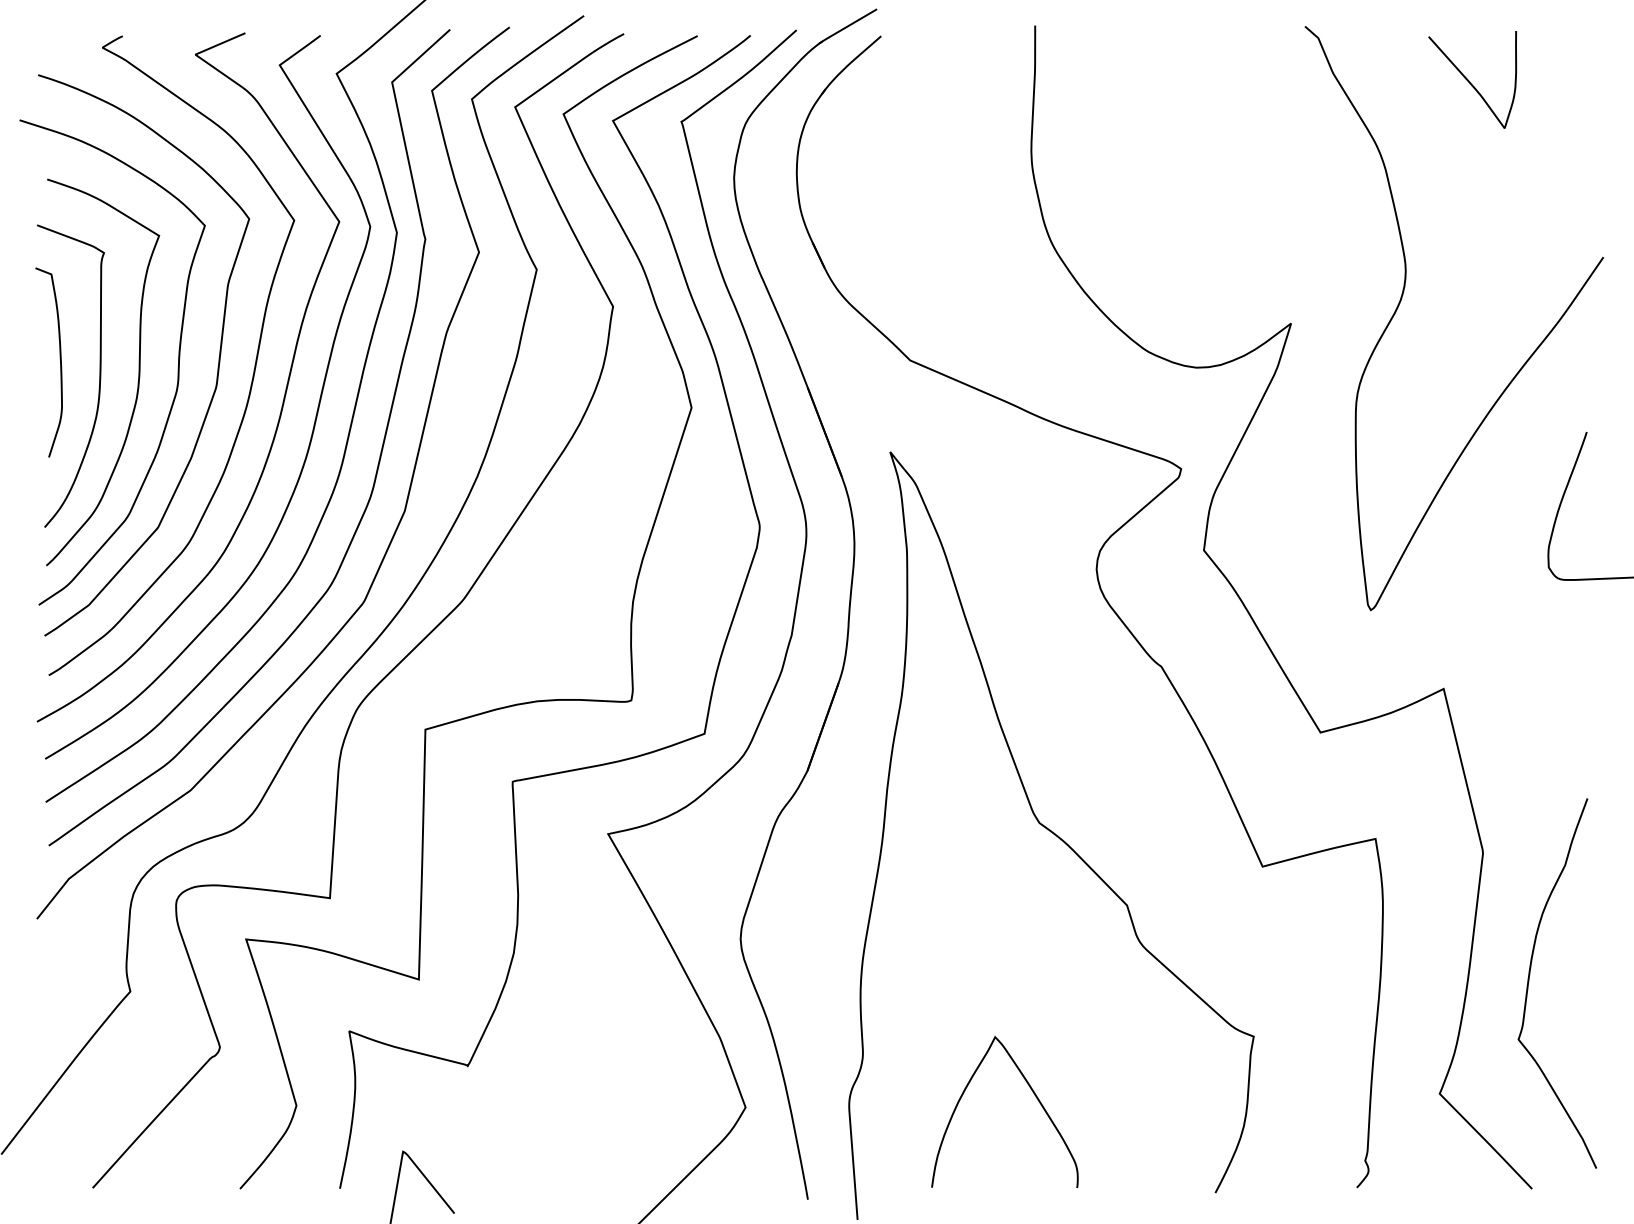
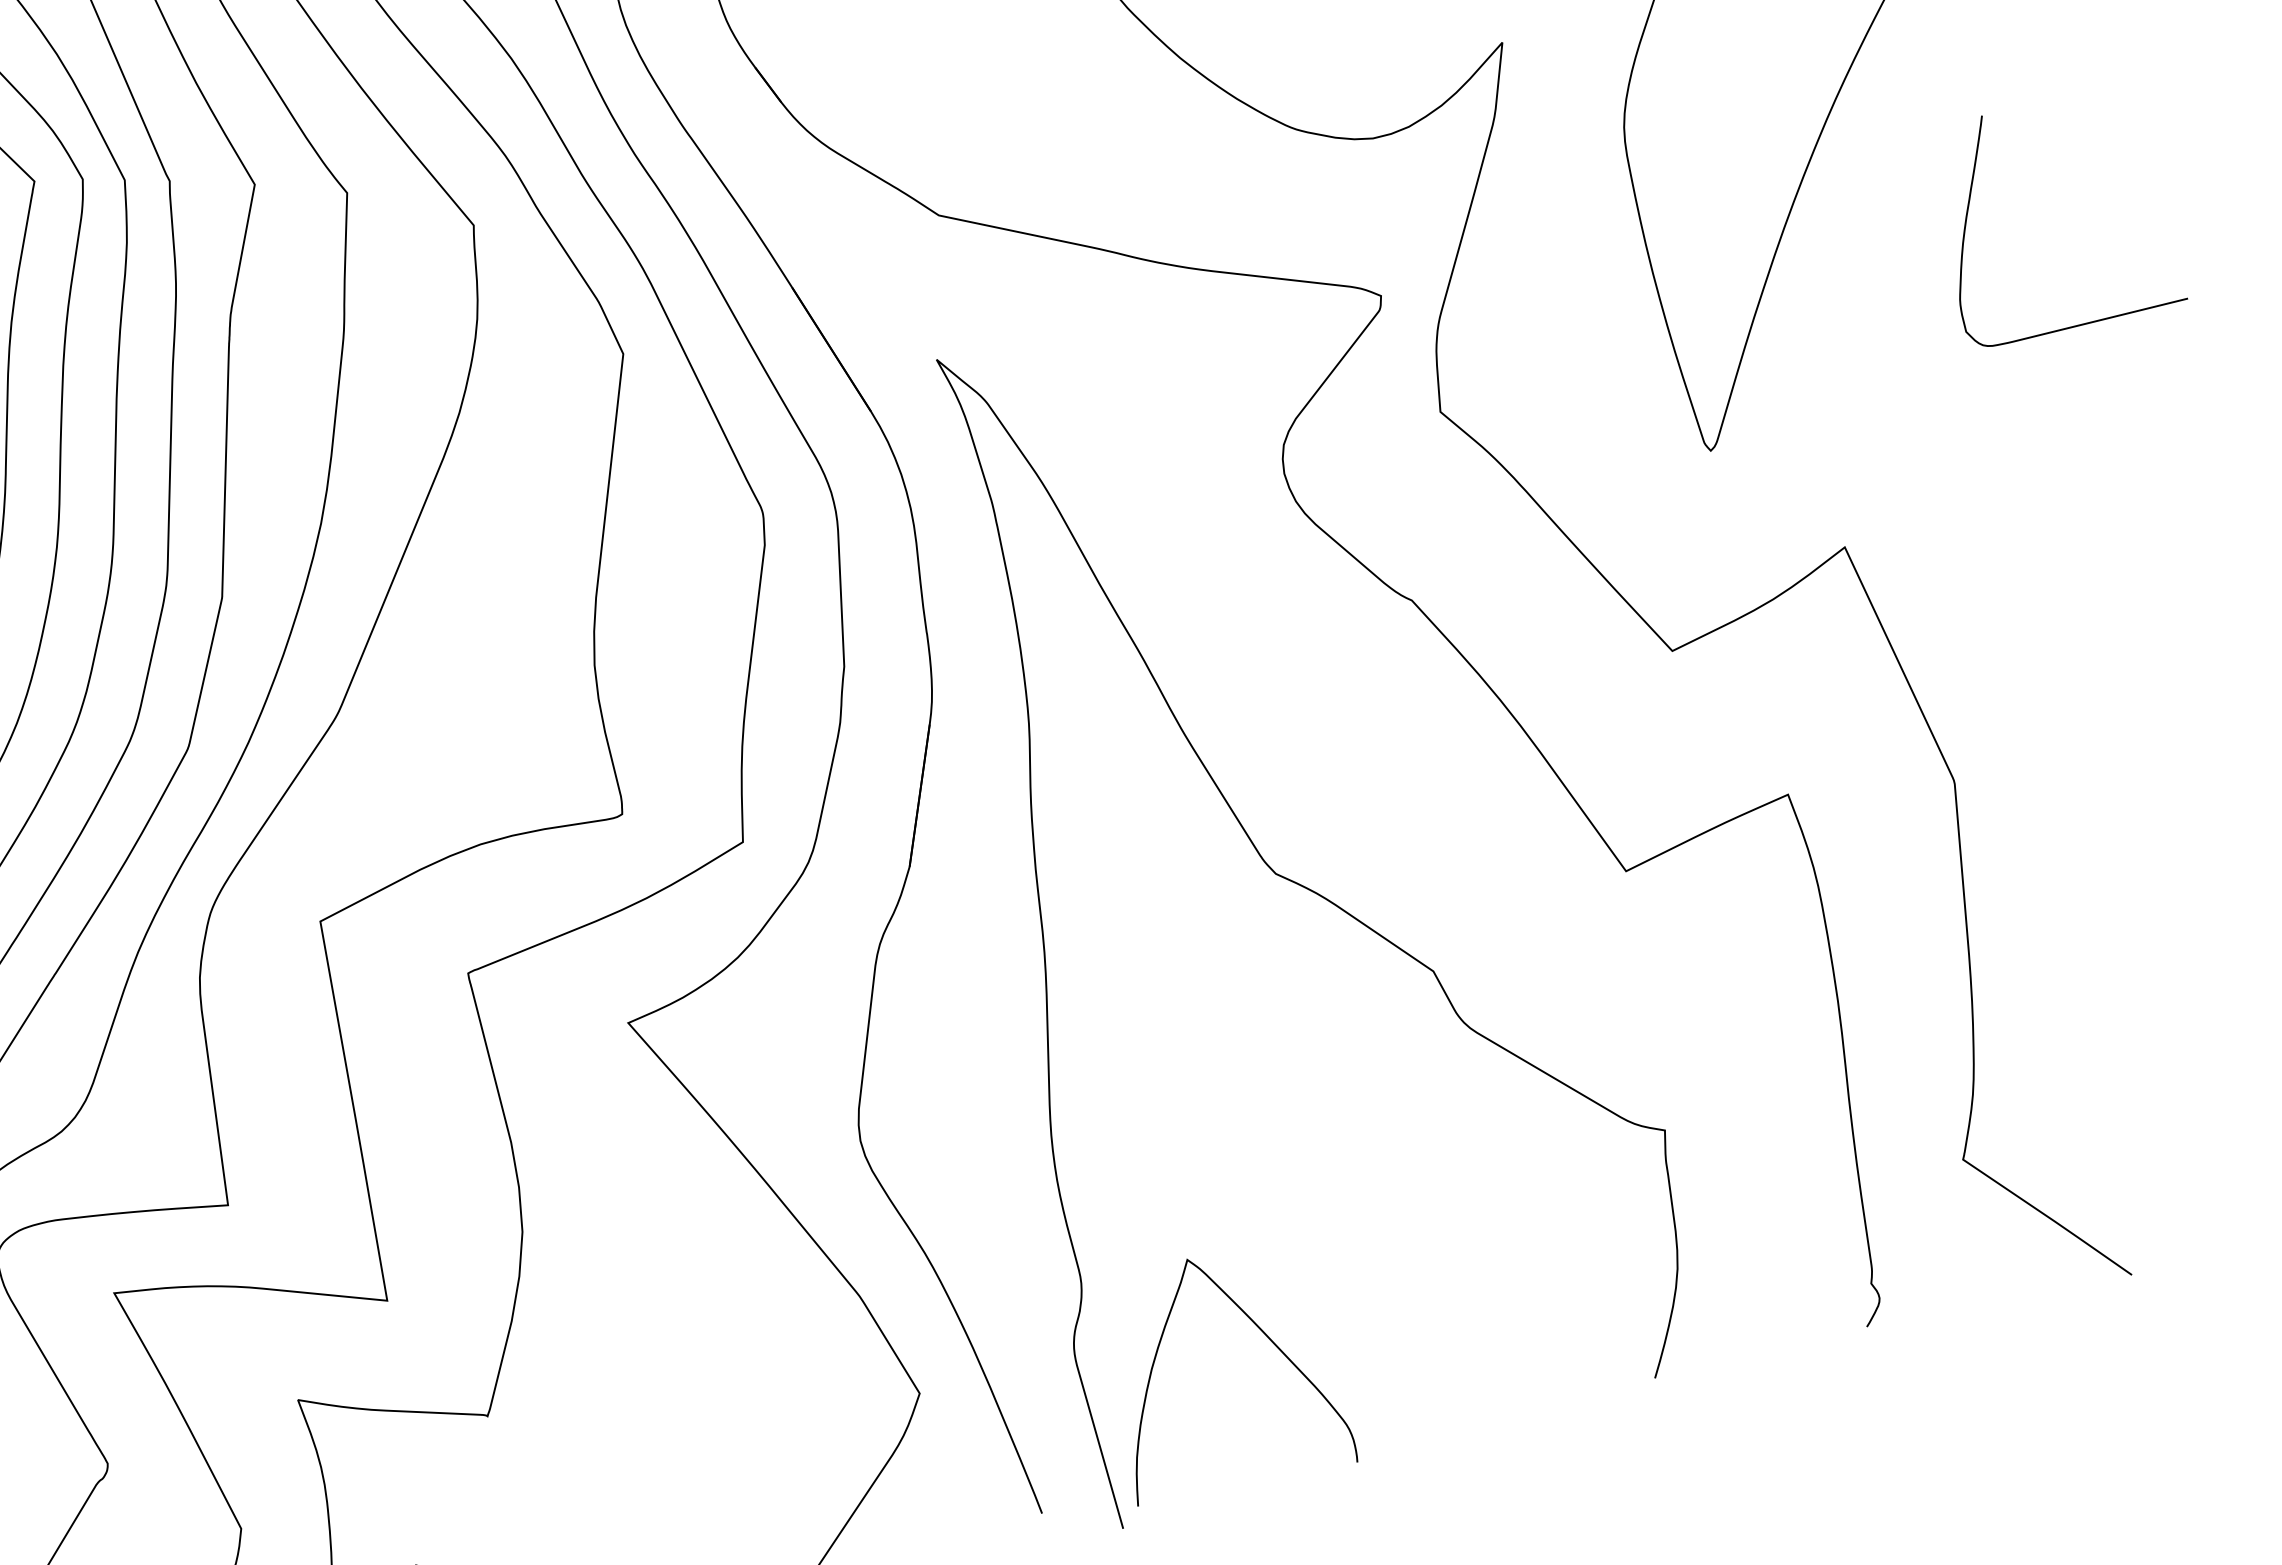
curve: (1529, 982) -> (2064, 964), removed
curve: (1032, 1092) -> (1260, 1332), moved

